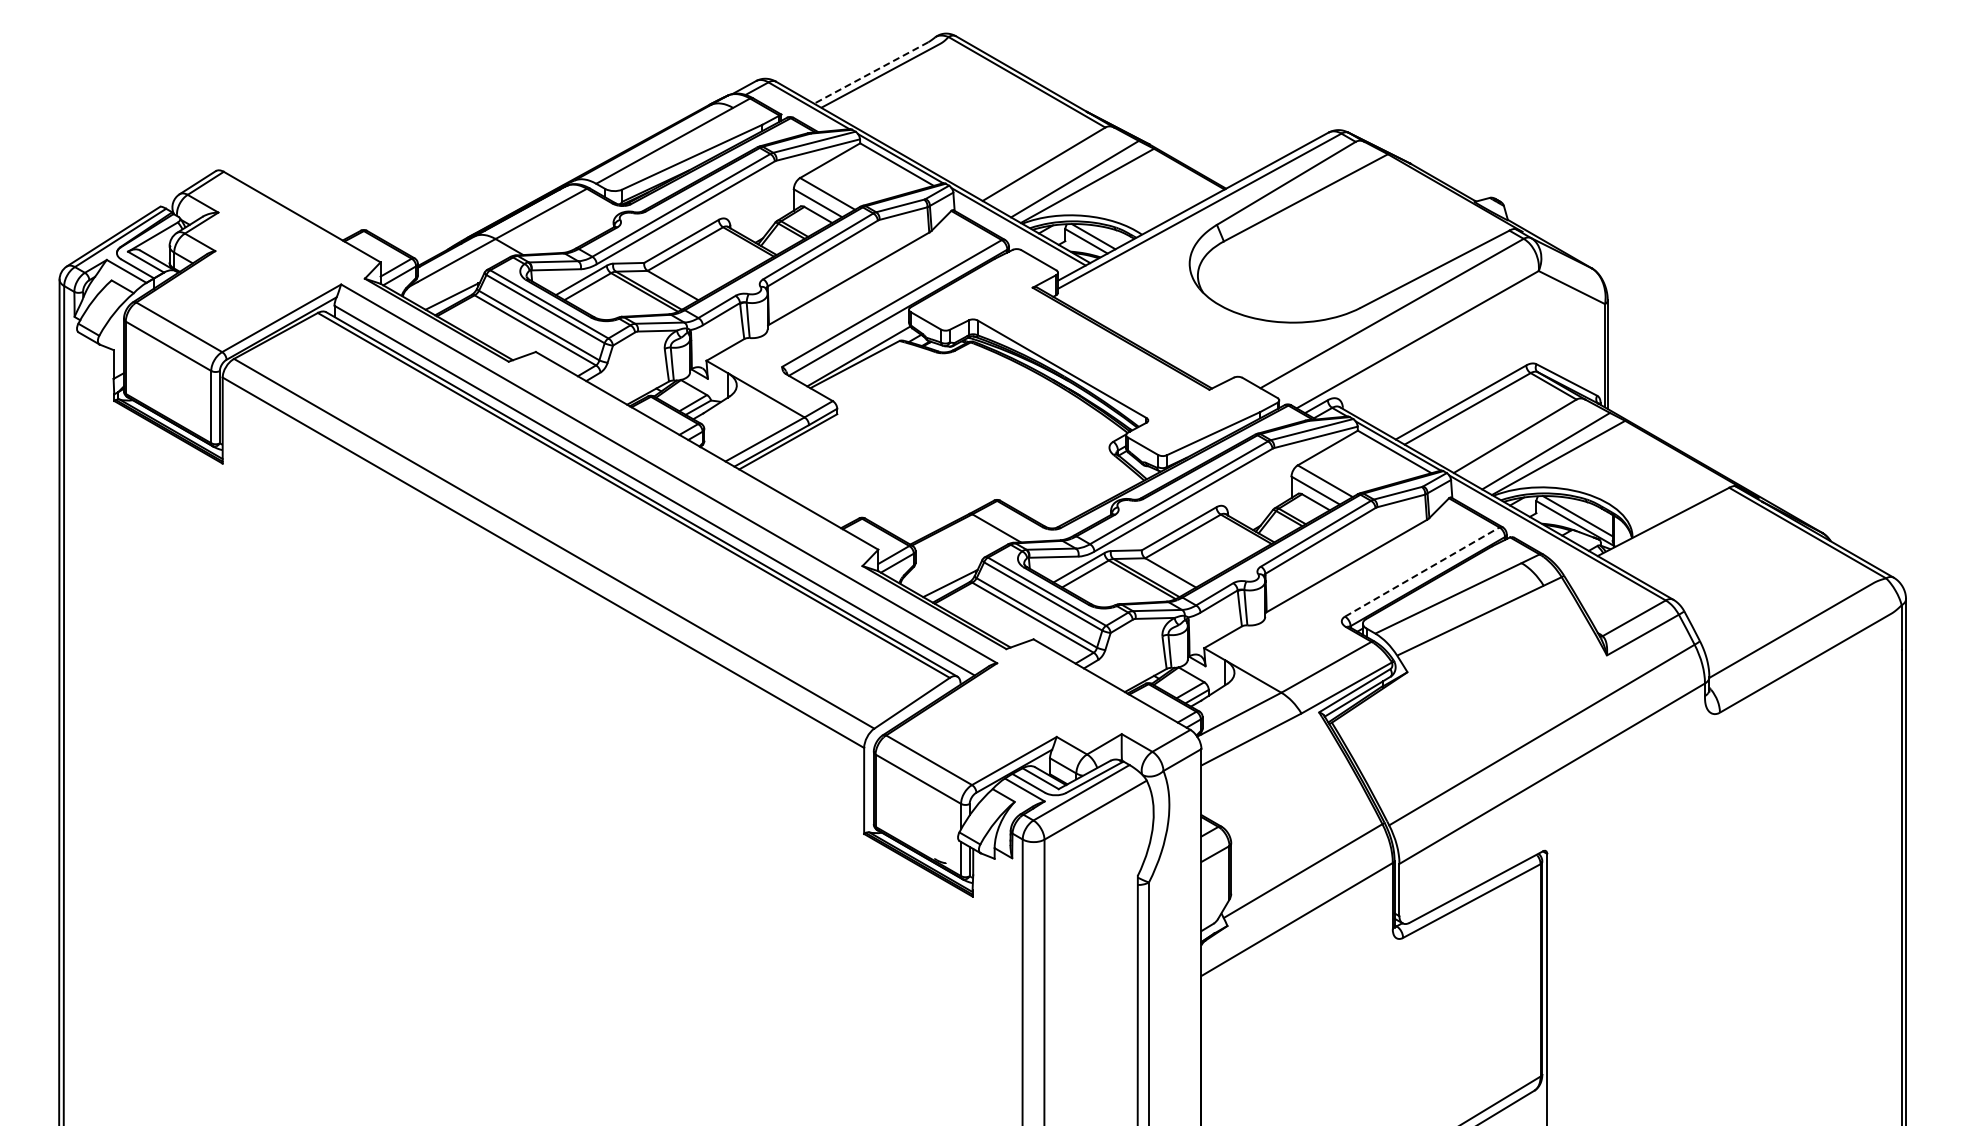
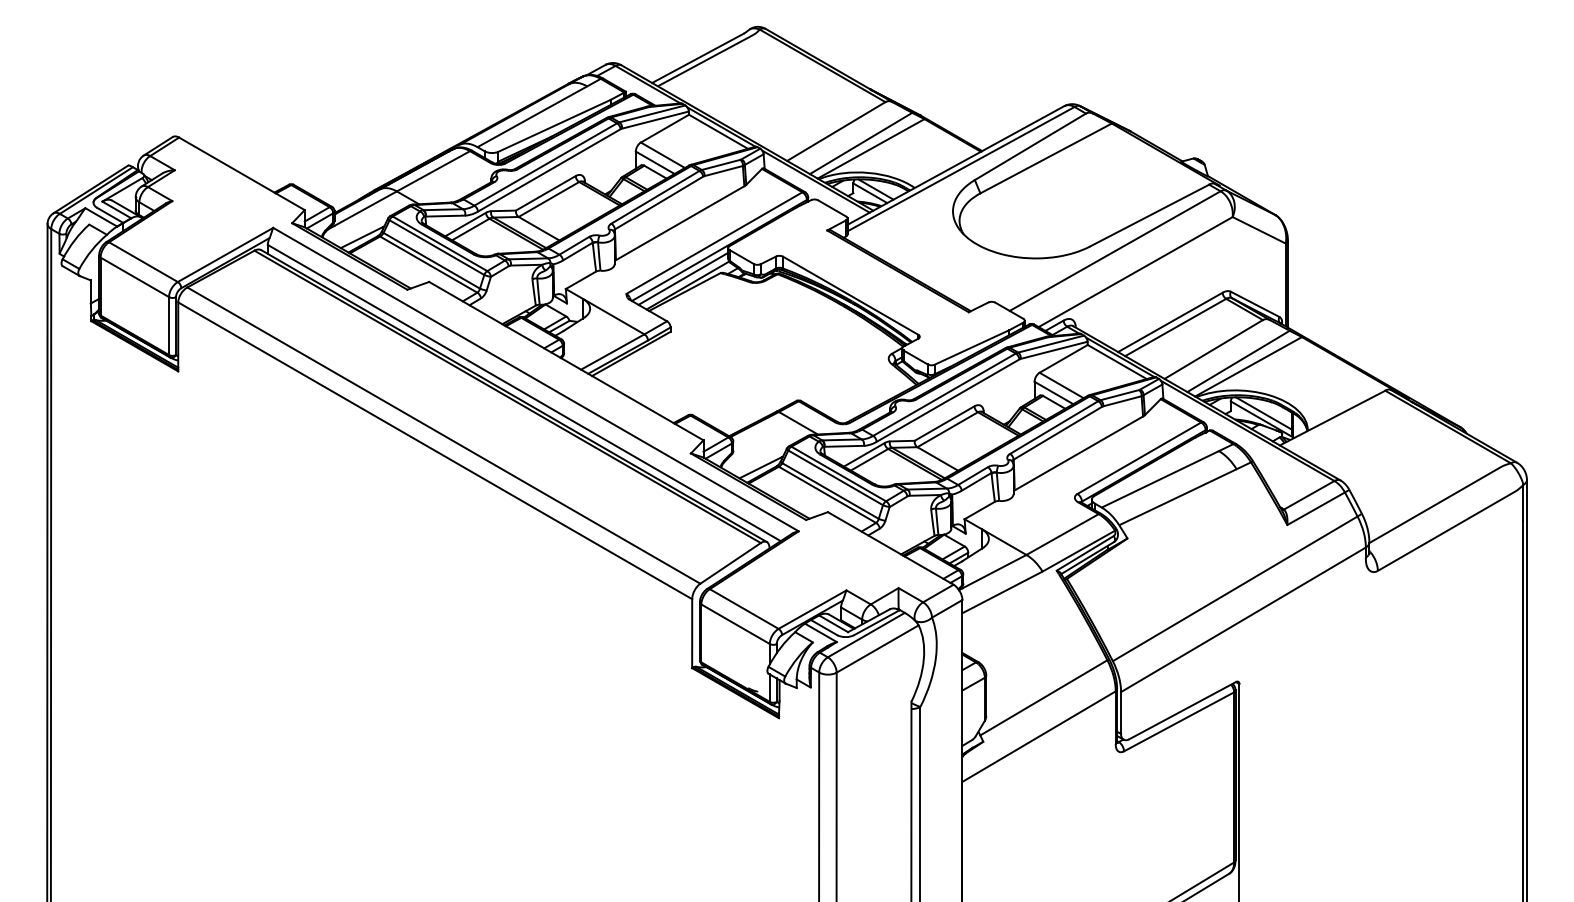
line: (871, 72) -> (698, 58), dashed -> solid
line: (853, 347) -> (683, 278), added
line: (1422, 571) -> (1139, 457), dashed -> solid

